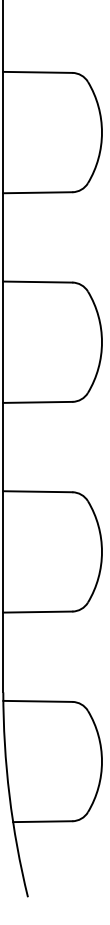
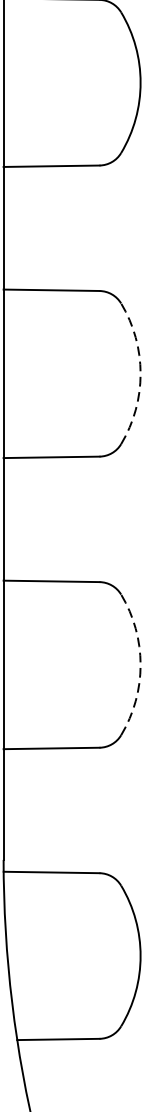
arc: (102, 342) -> (141, 374), solid -> dashed
arc: (102, 551) -> (141, 664), solid -> dashed

